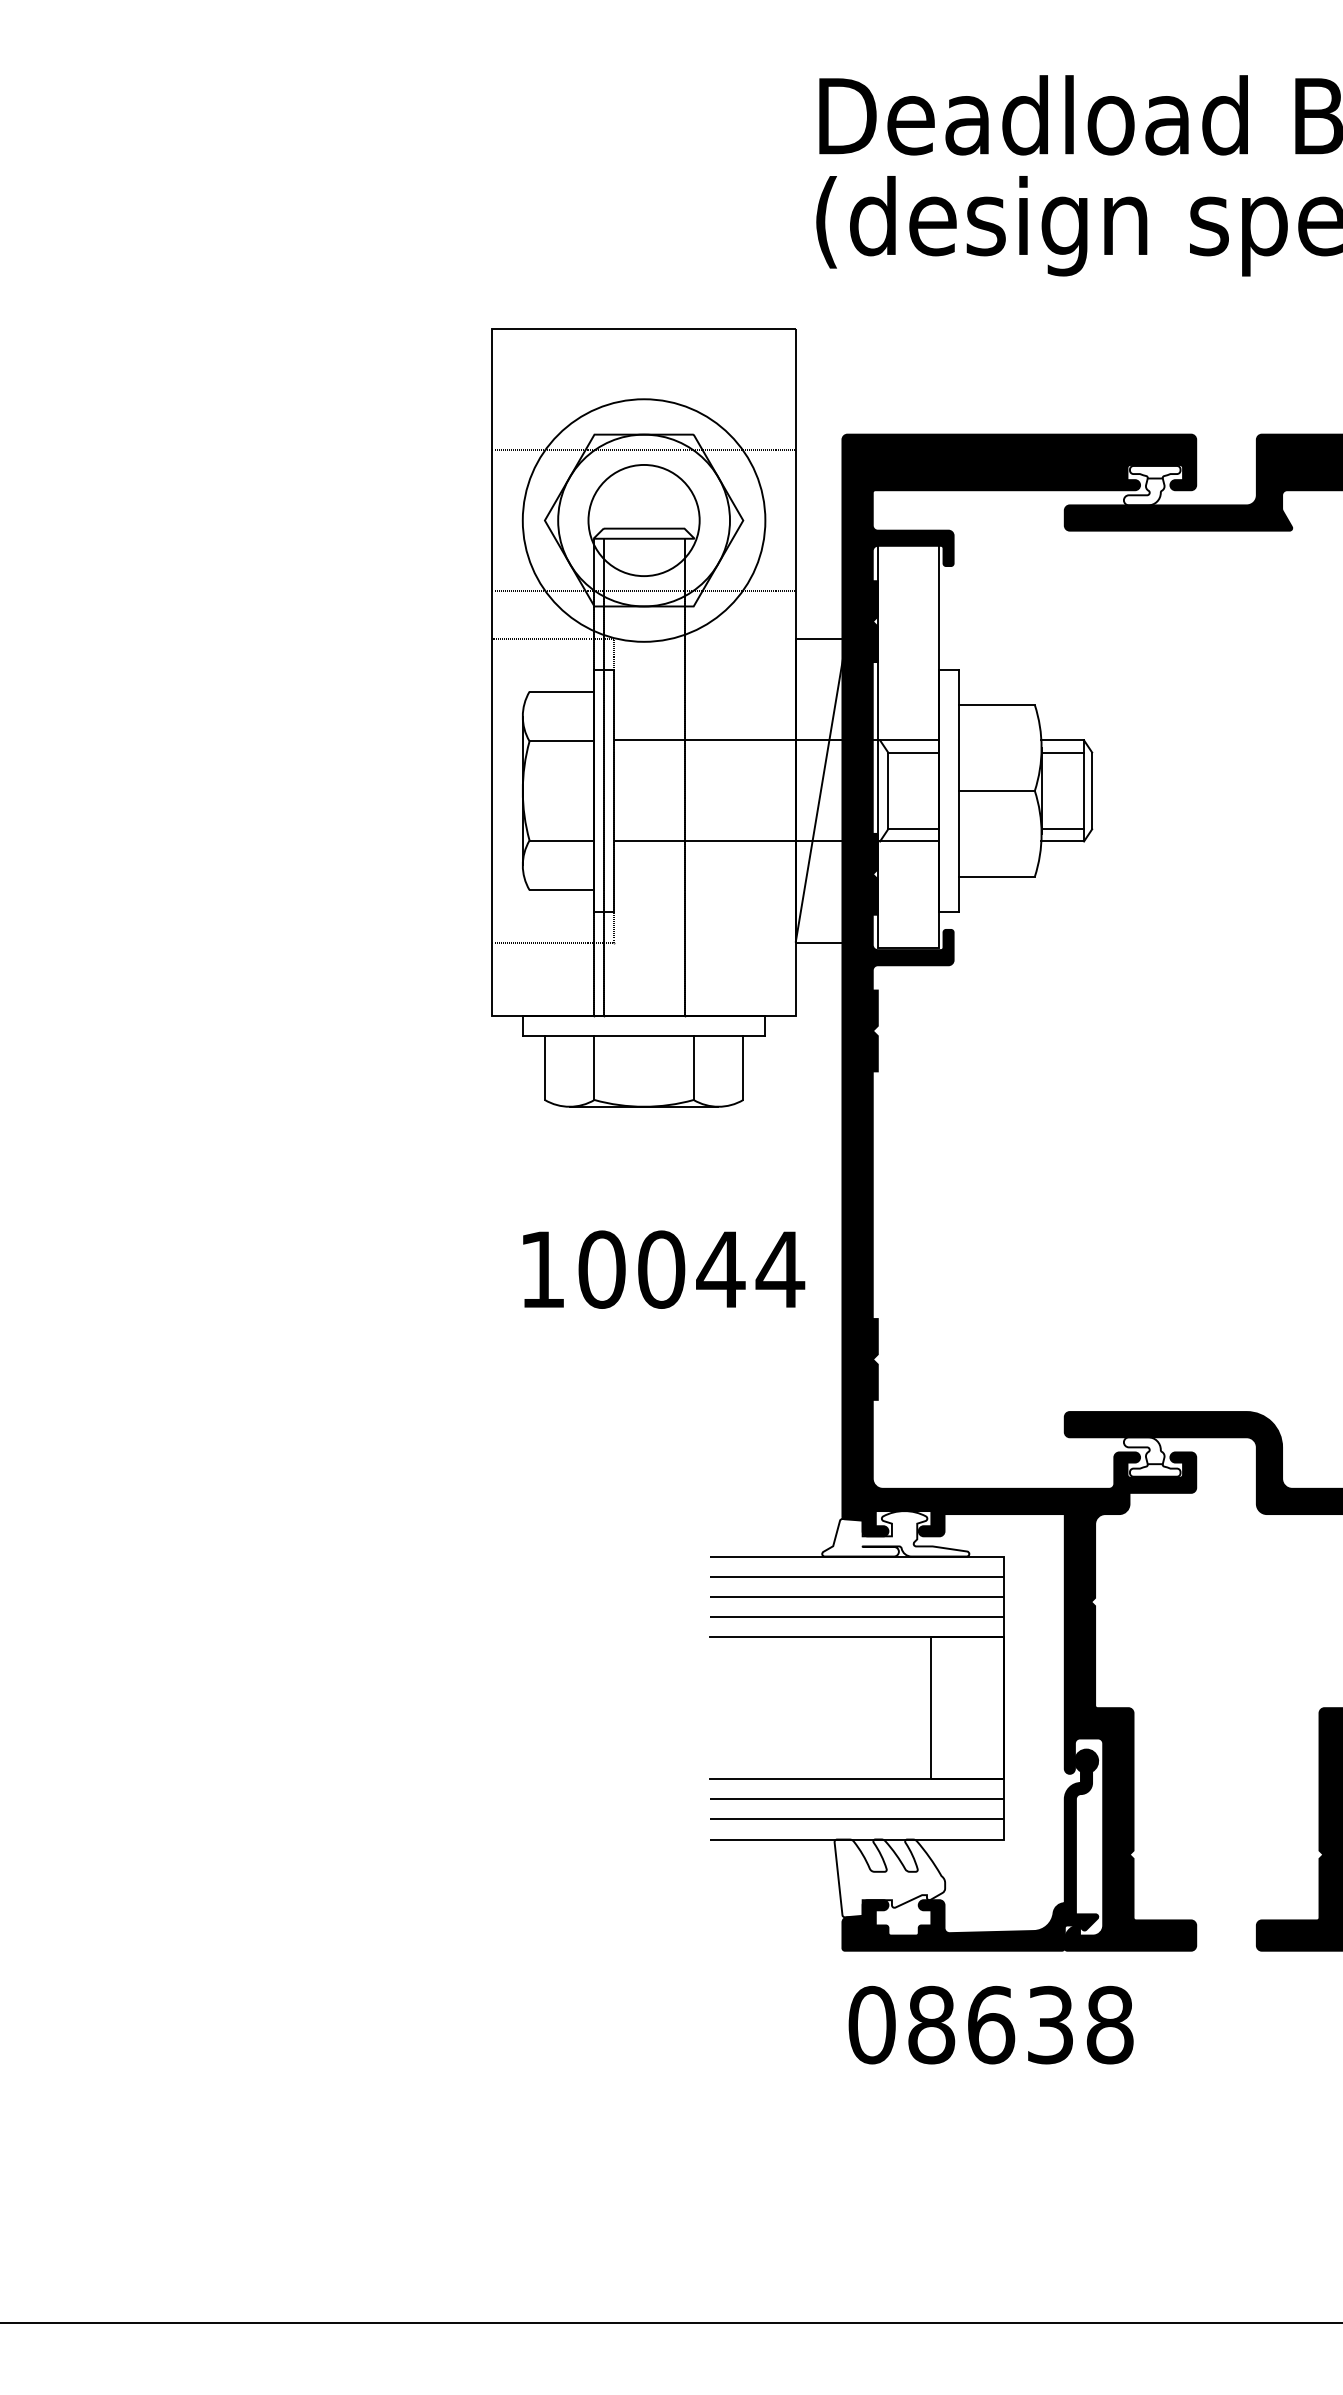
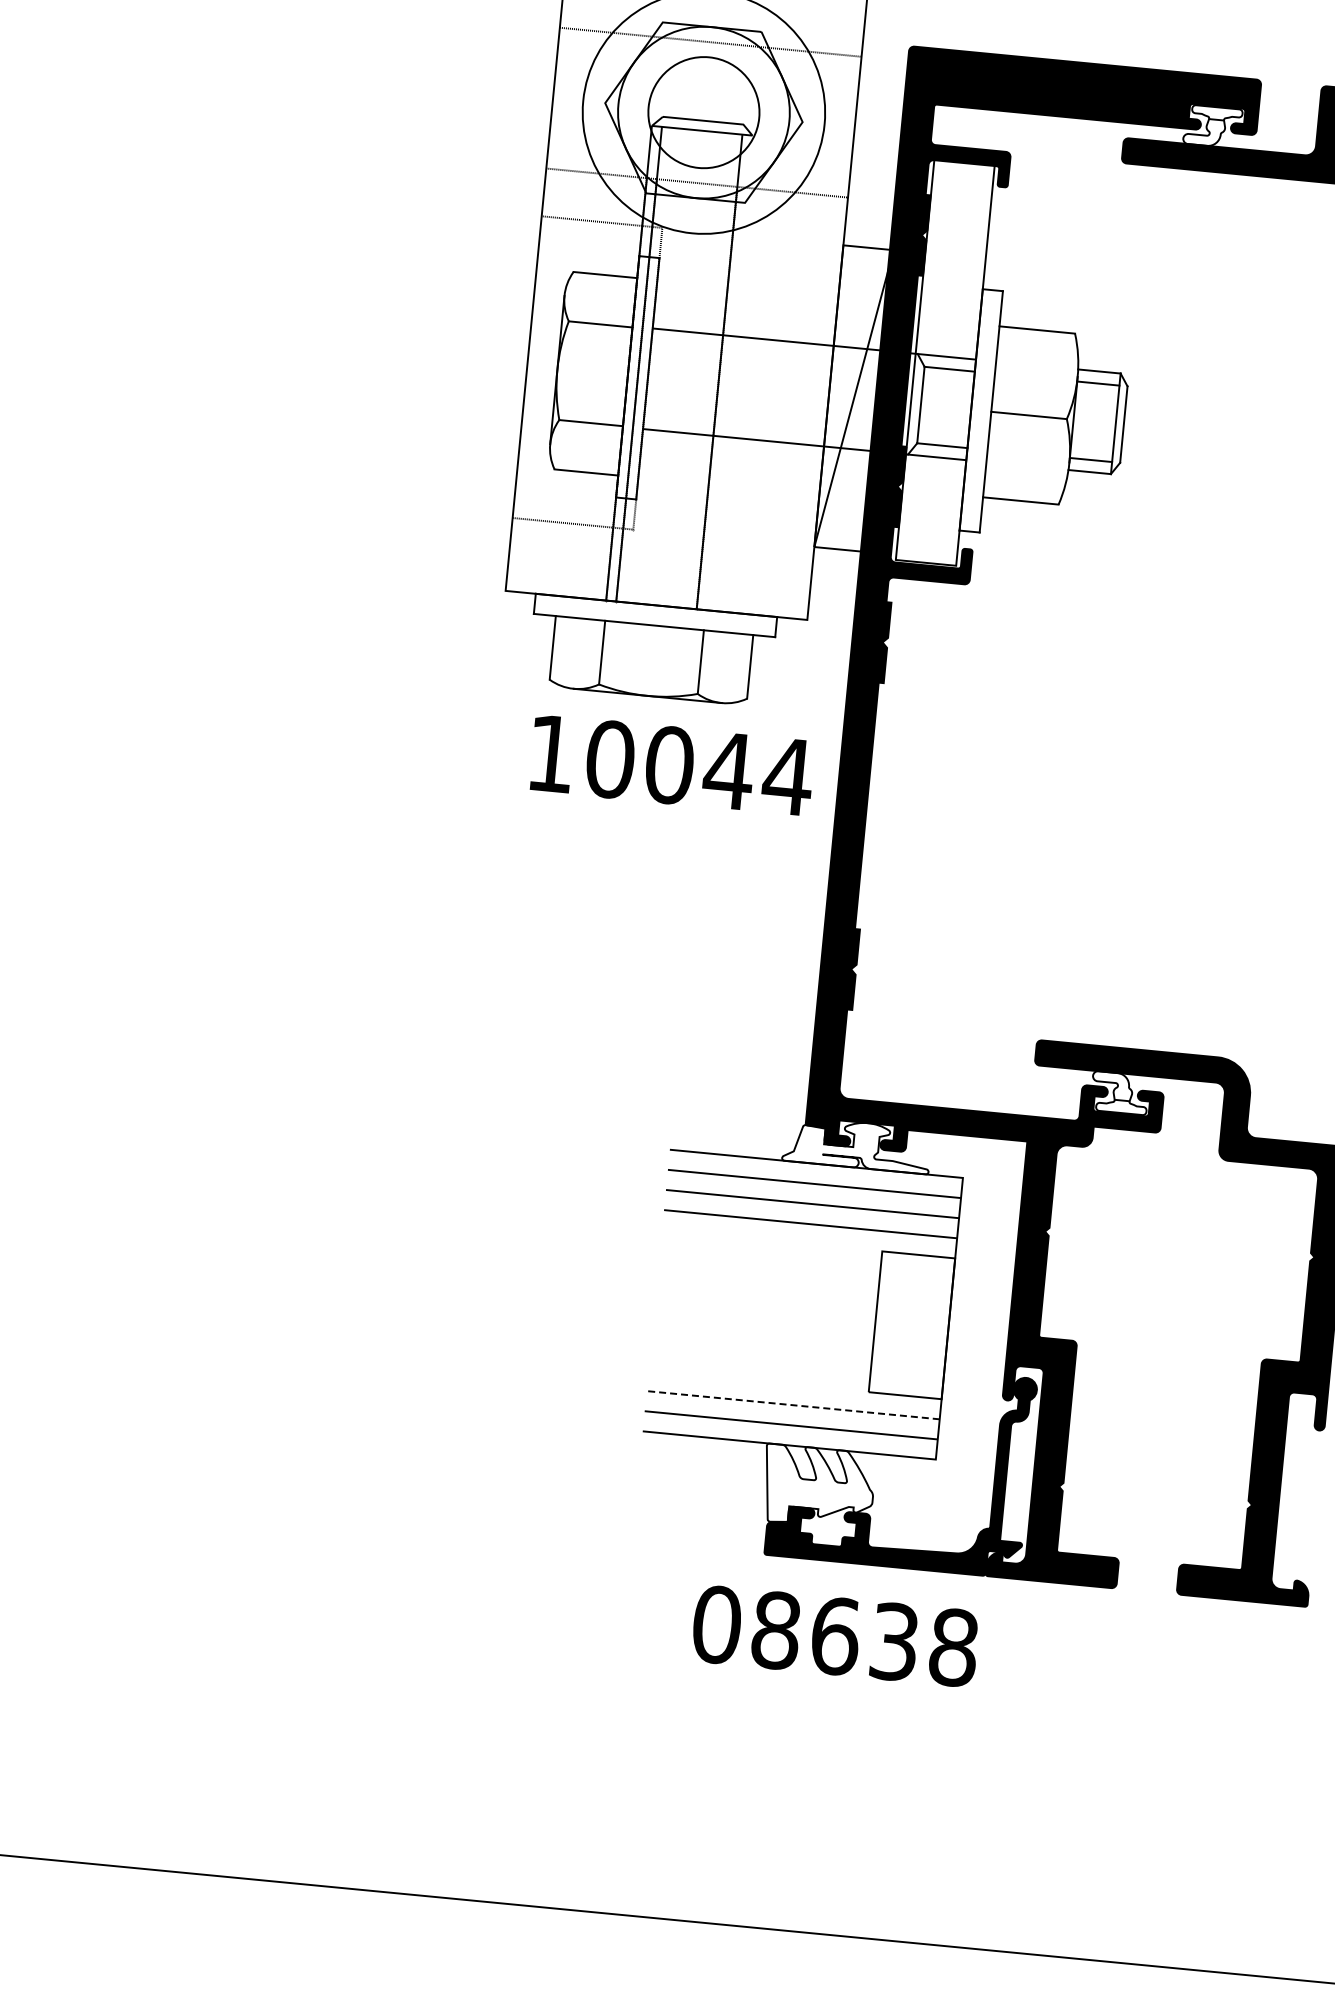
text: (664, 1269) -> (672, 765), moved
line: (856, 1637) -> (808, 1244), removed
line: (856, 1778) -> (794, 1384), removed
line: (856, 1799) -> (792, 1405), solid -> dashed
text: (990, 2024) -> (834, 1635), moved

